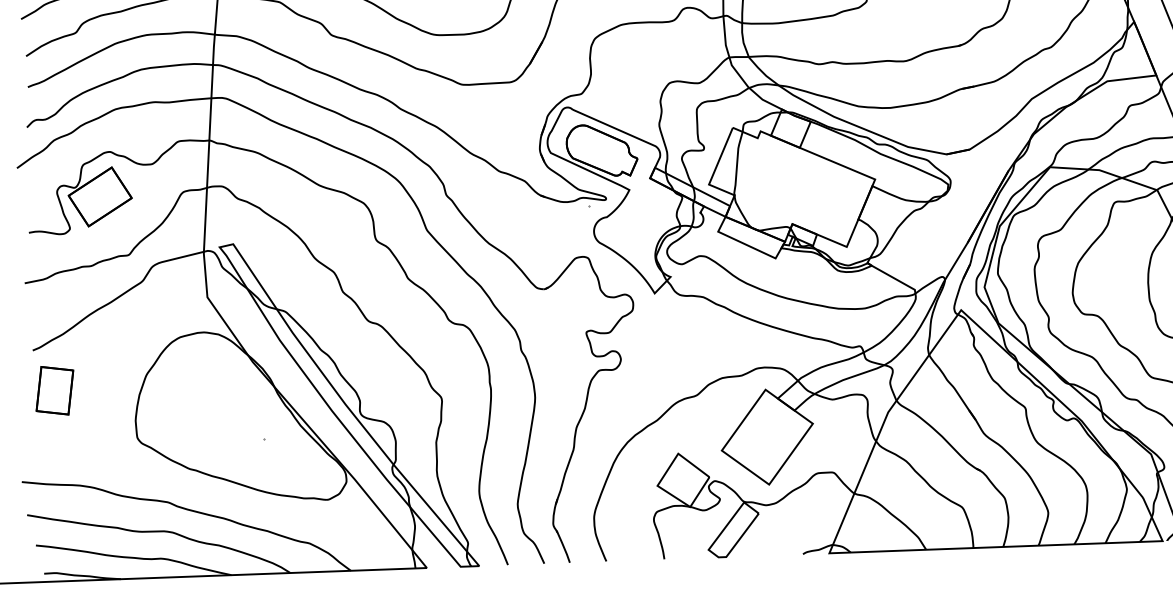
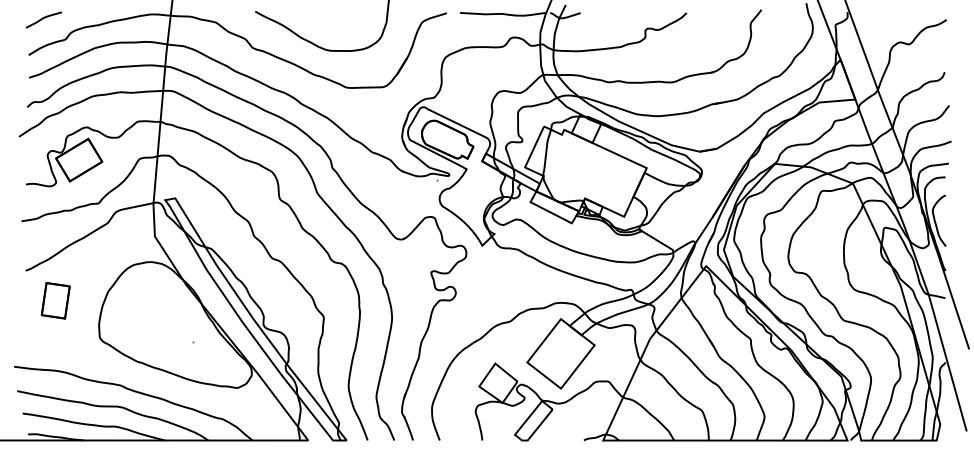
part: (54, 390) -> (55, 300), moved

